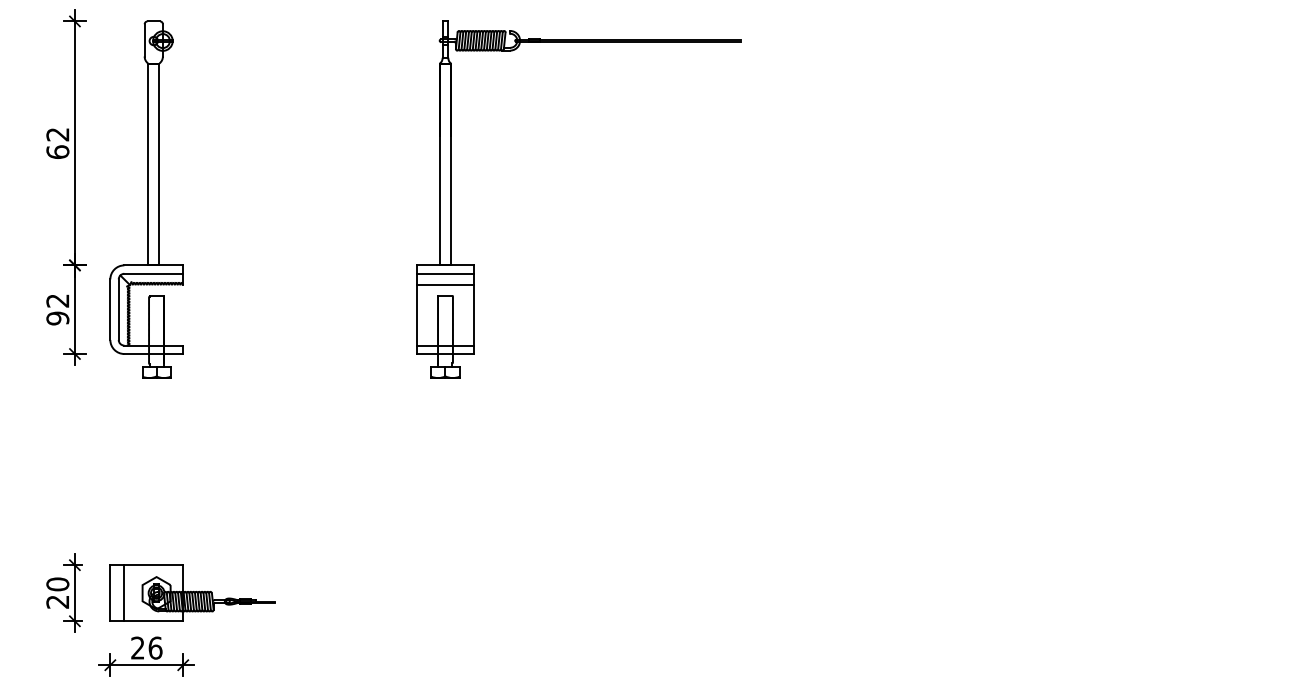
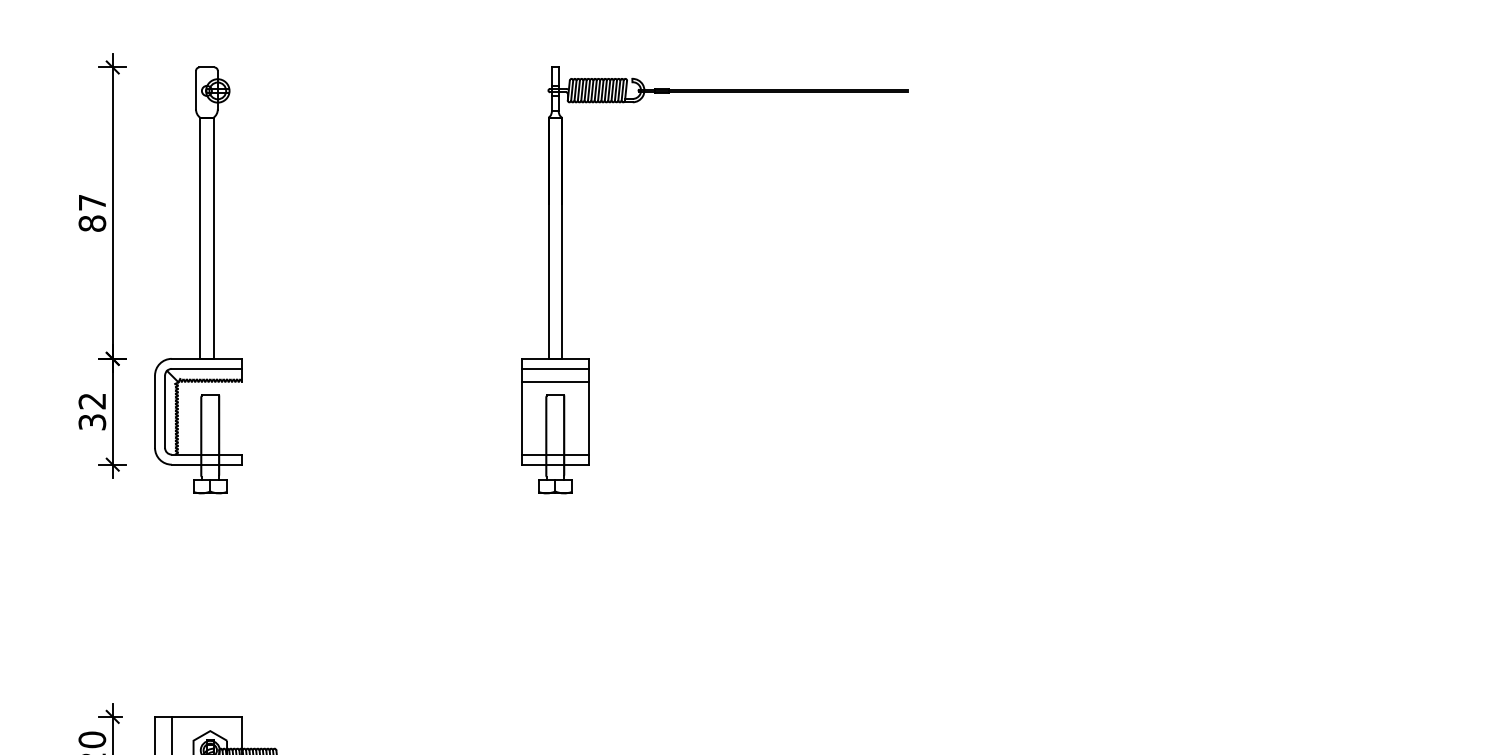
text: (57, 143) -> (91, 213), 62 -> 87
text: (57, 318) -> (91, 422), 92 -> 32

